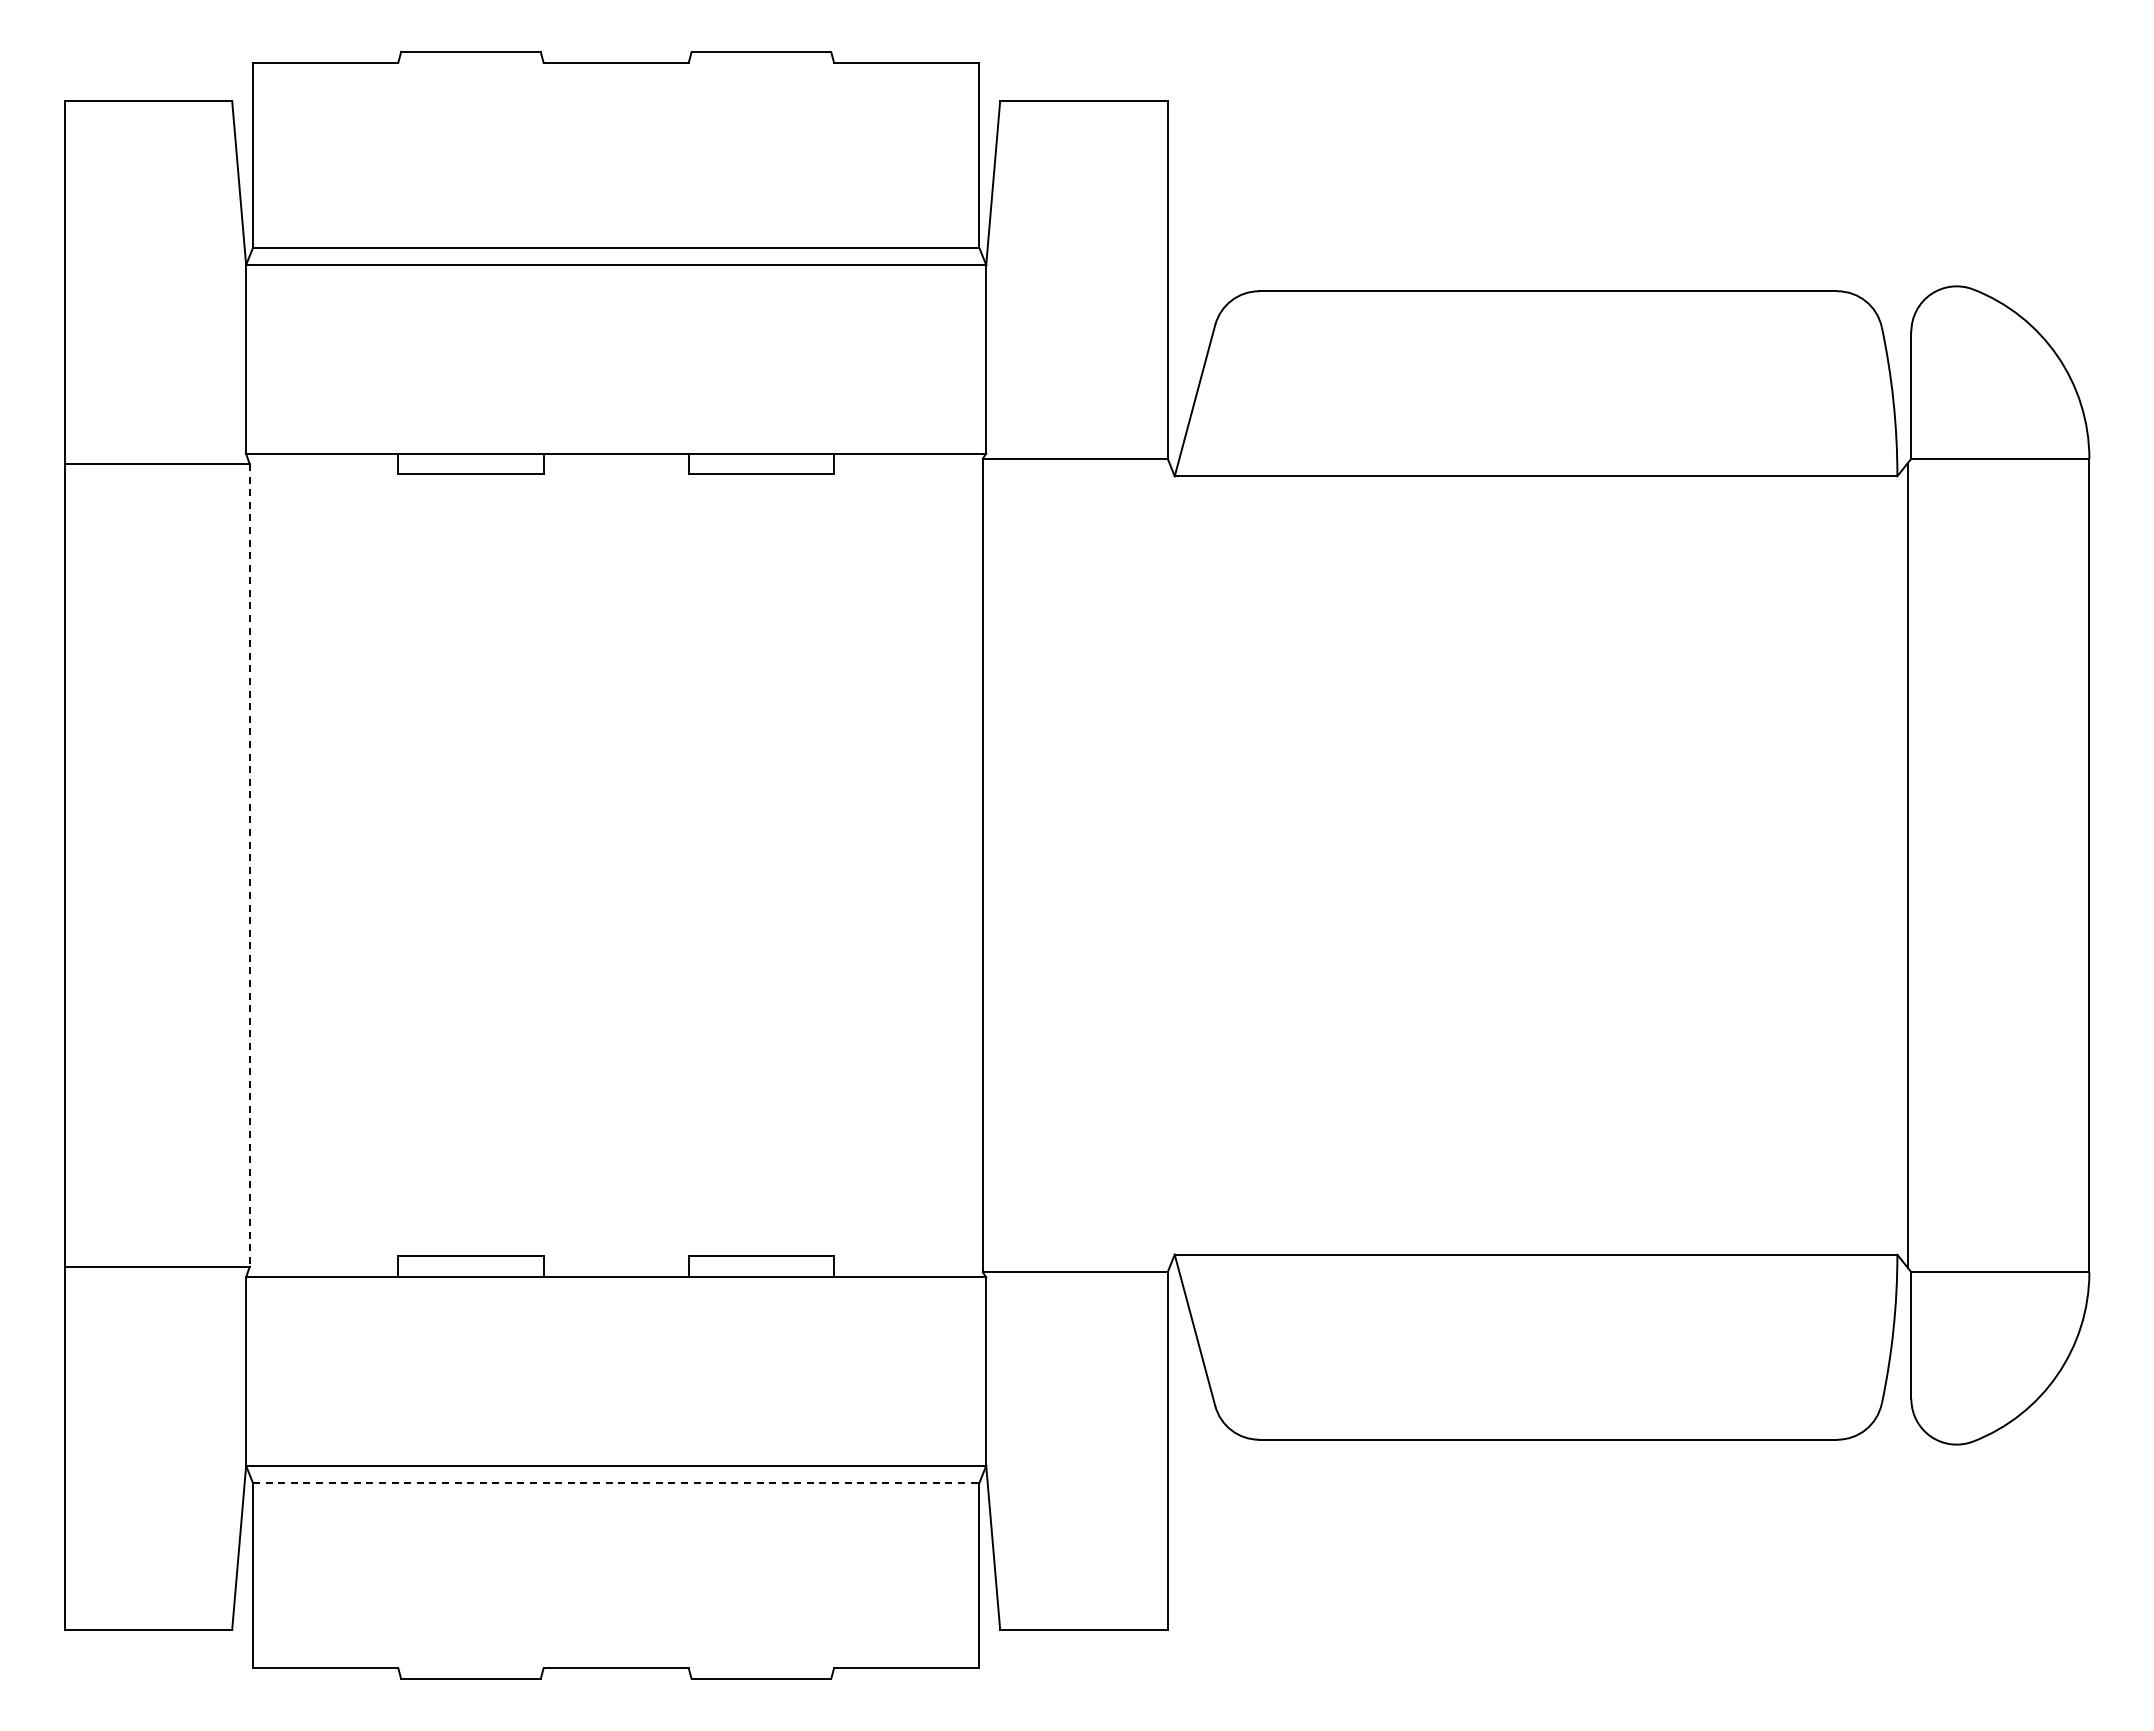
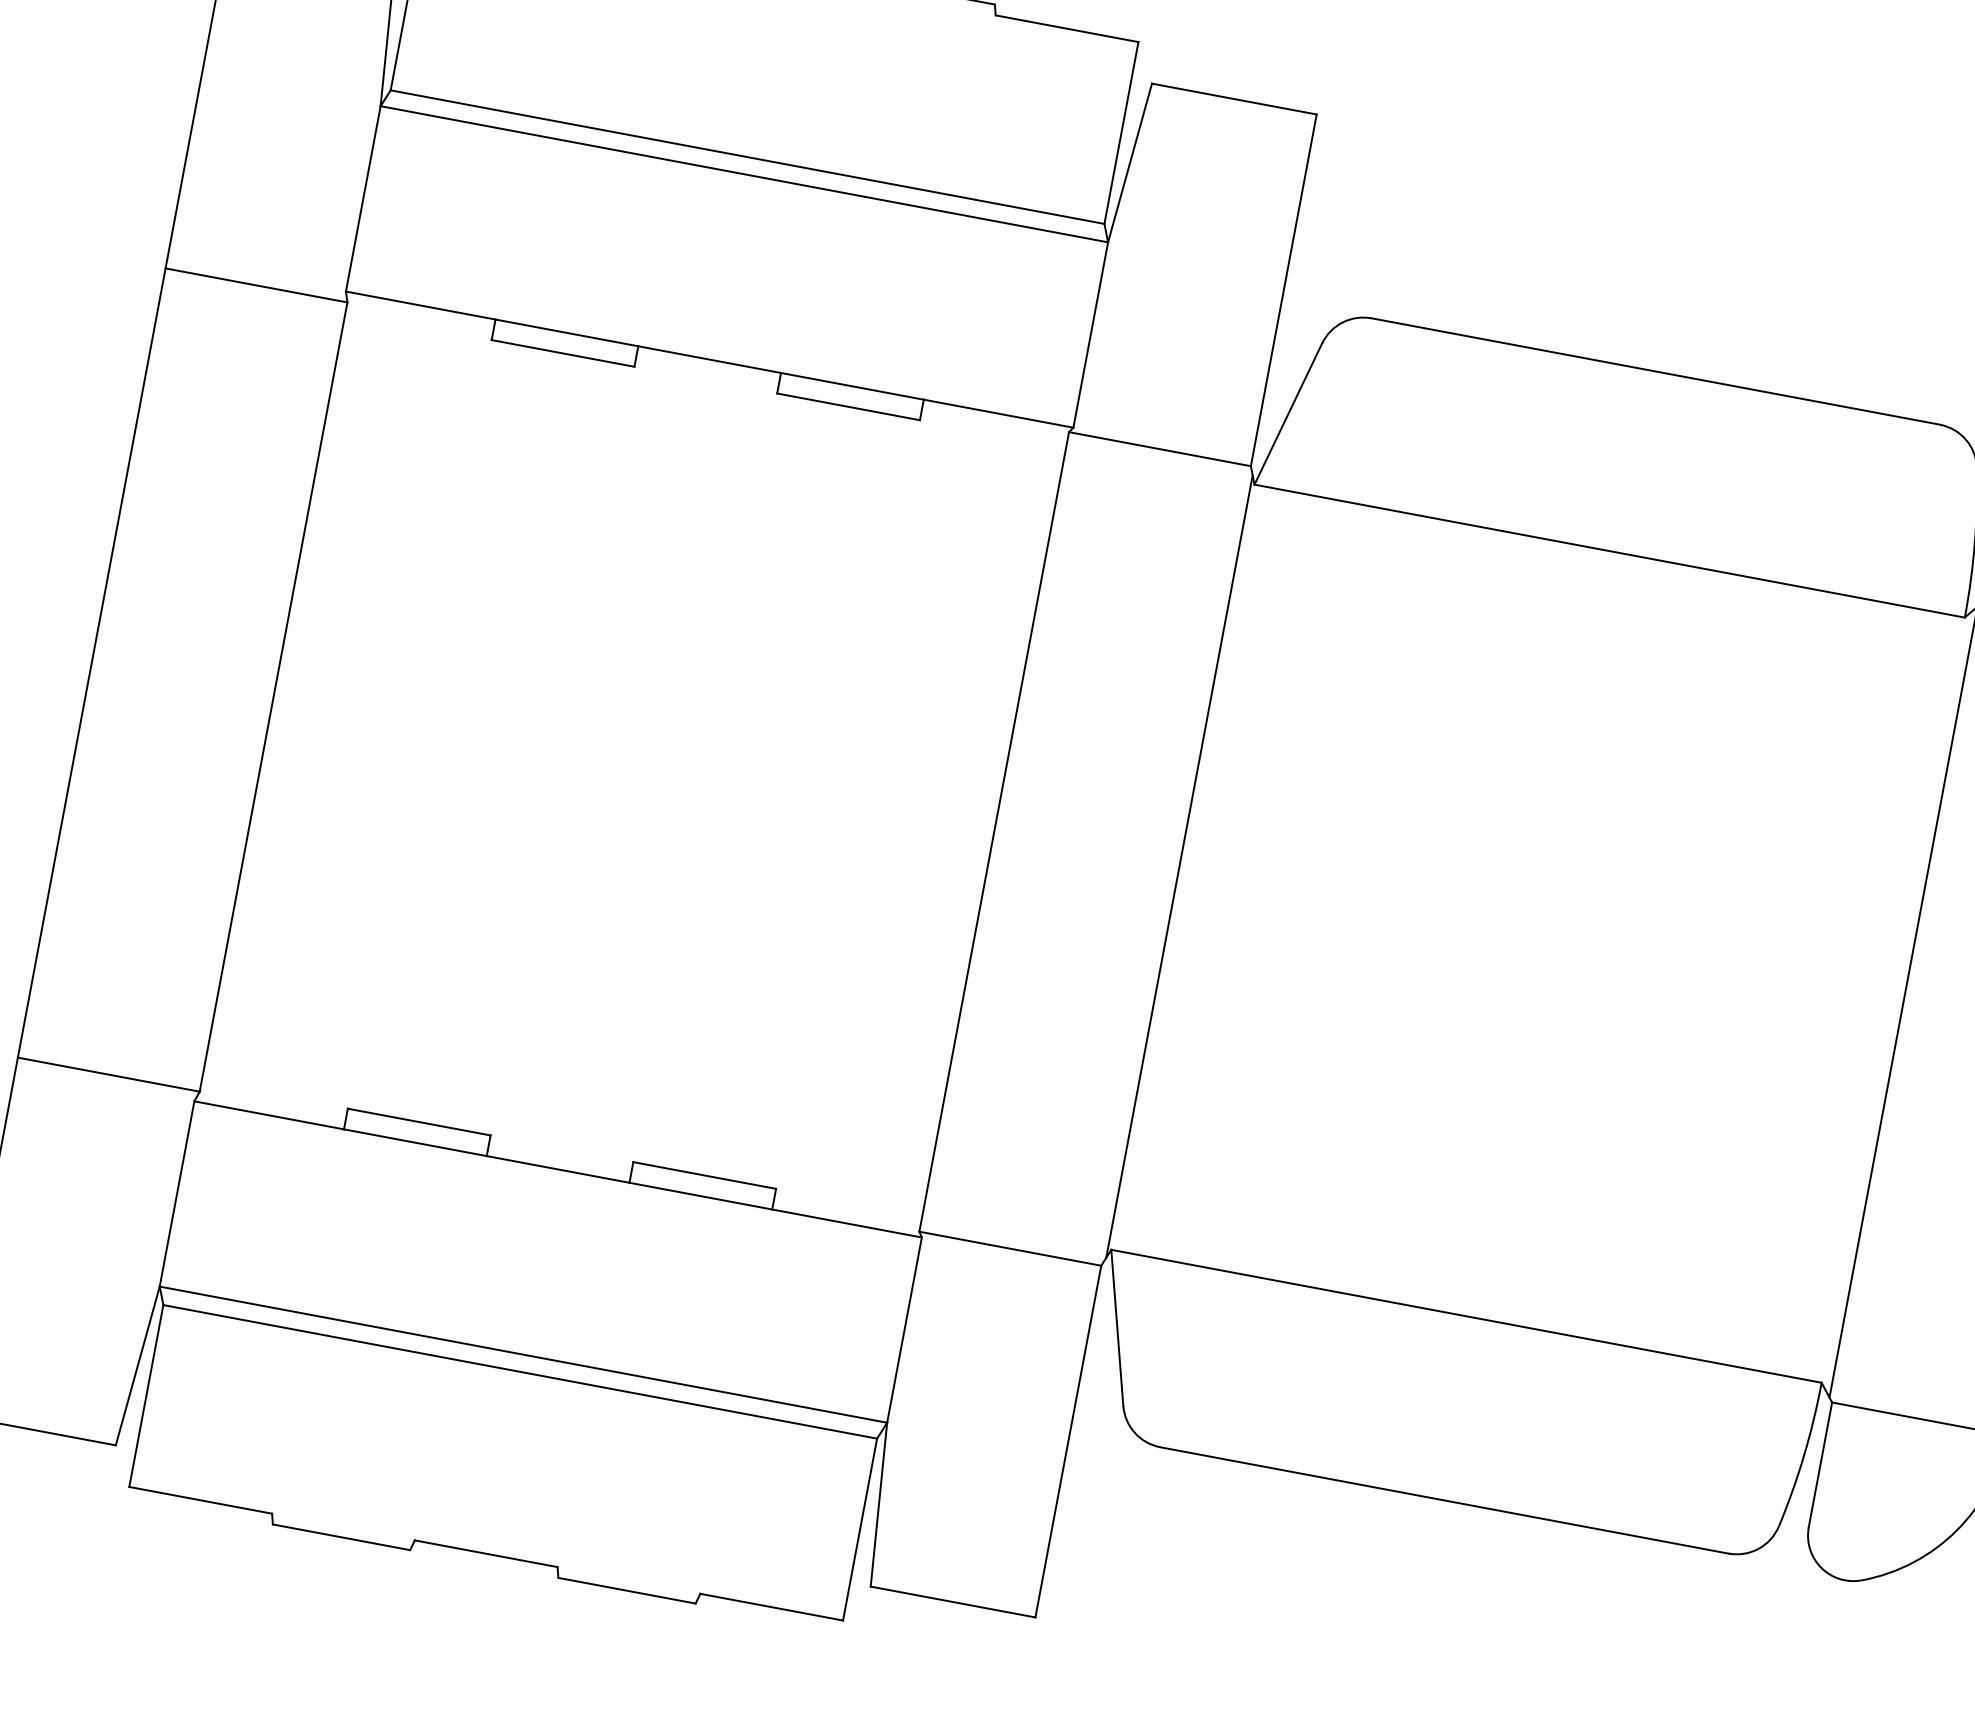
line: (249, 865) -> (273, 697), dashed -> solid
line: (1171, 865) -> (1179, 866), added
line: (616, 1483) -> (520, 1372), dashed -> solid

